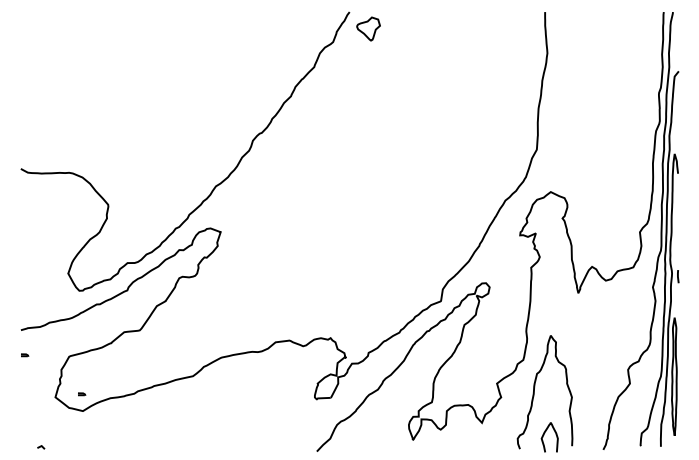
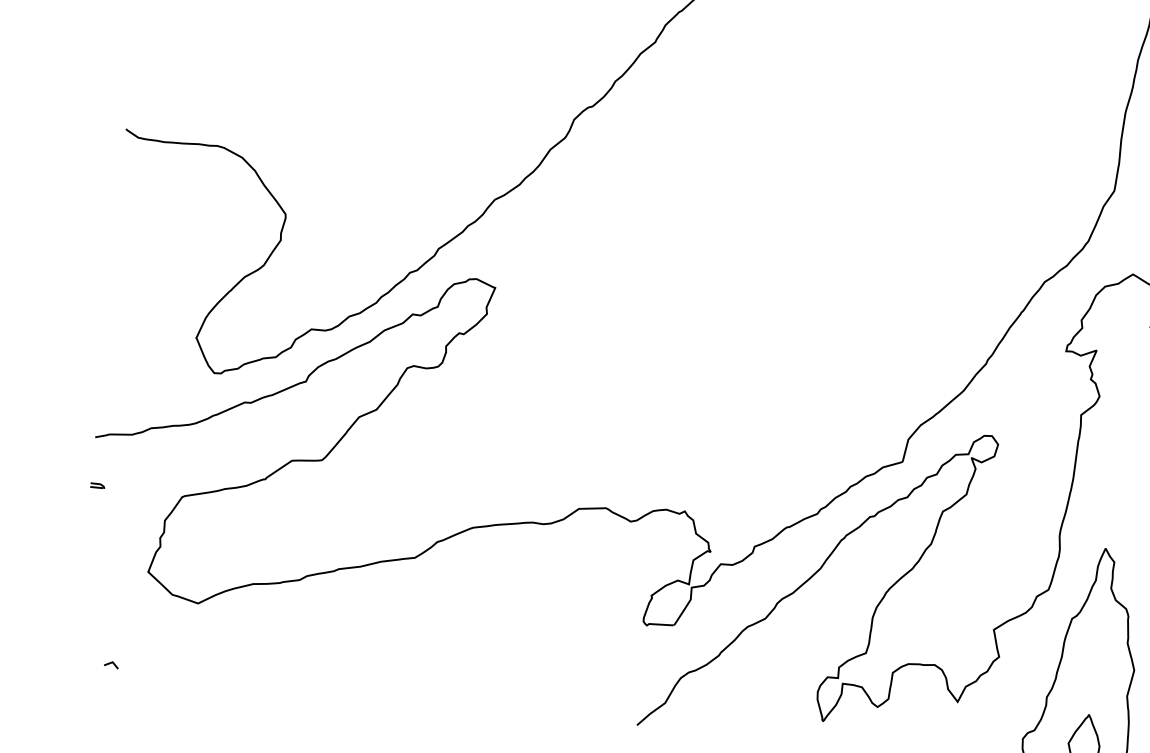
part: (82, 394) -> (200, 571), removed

